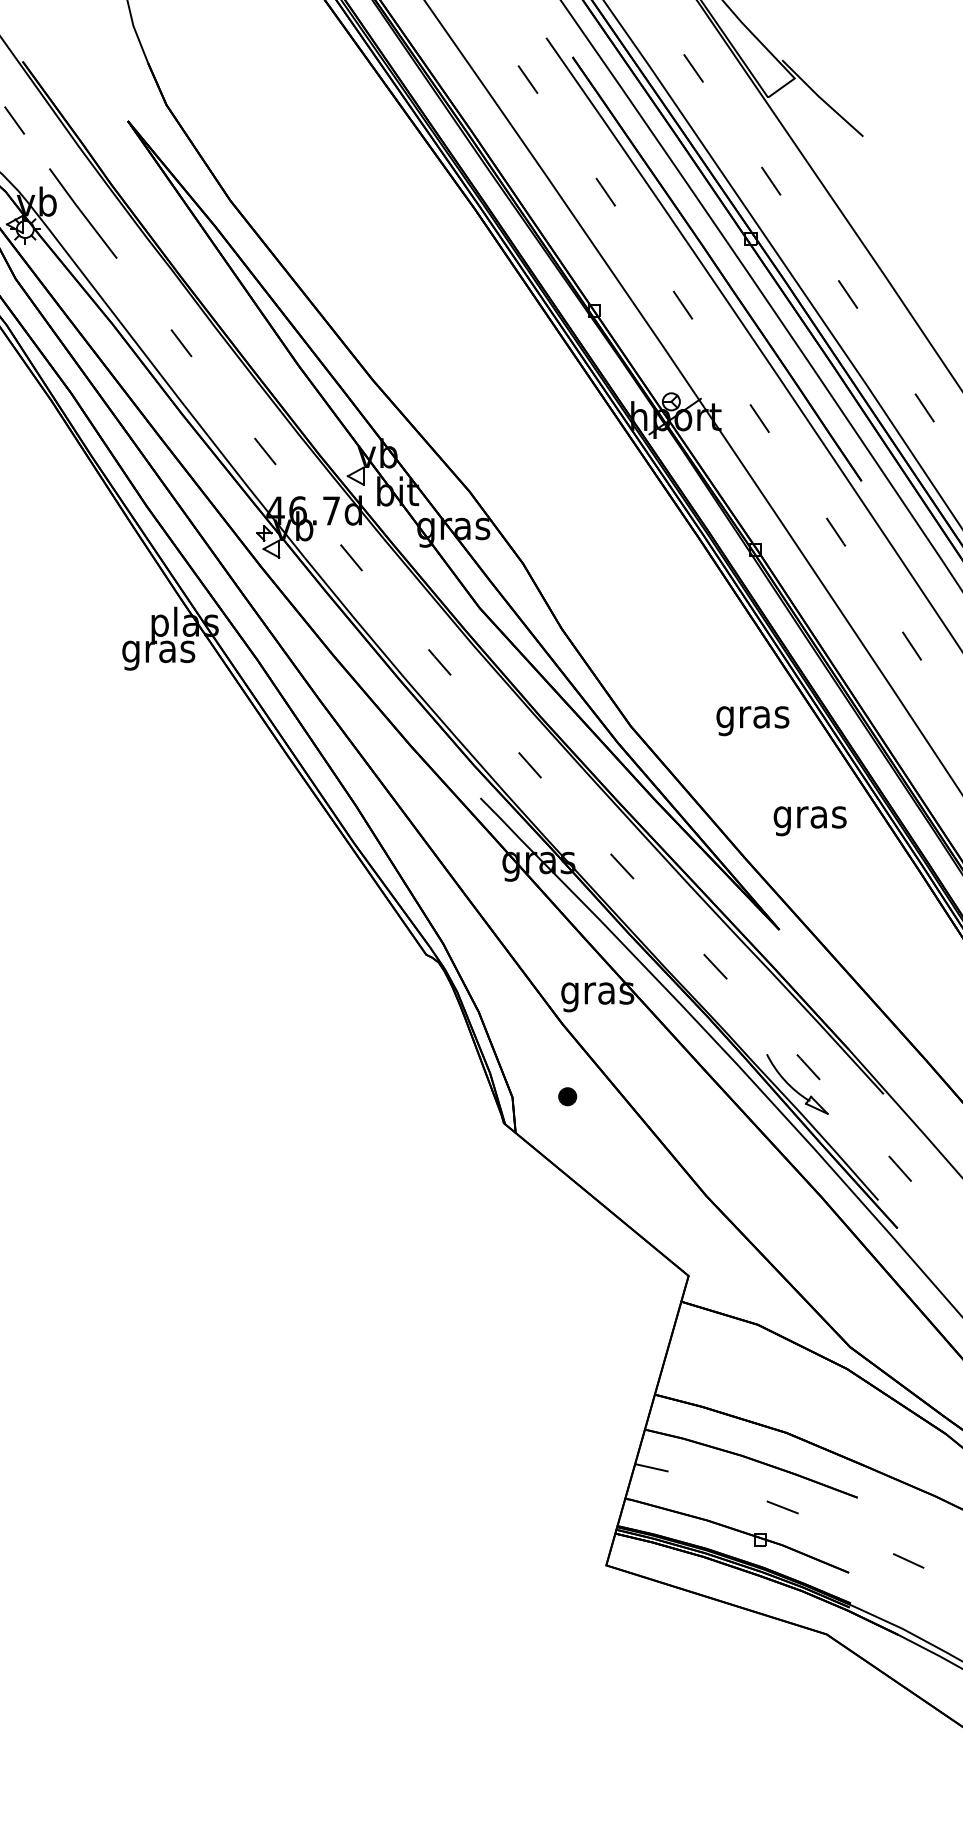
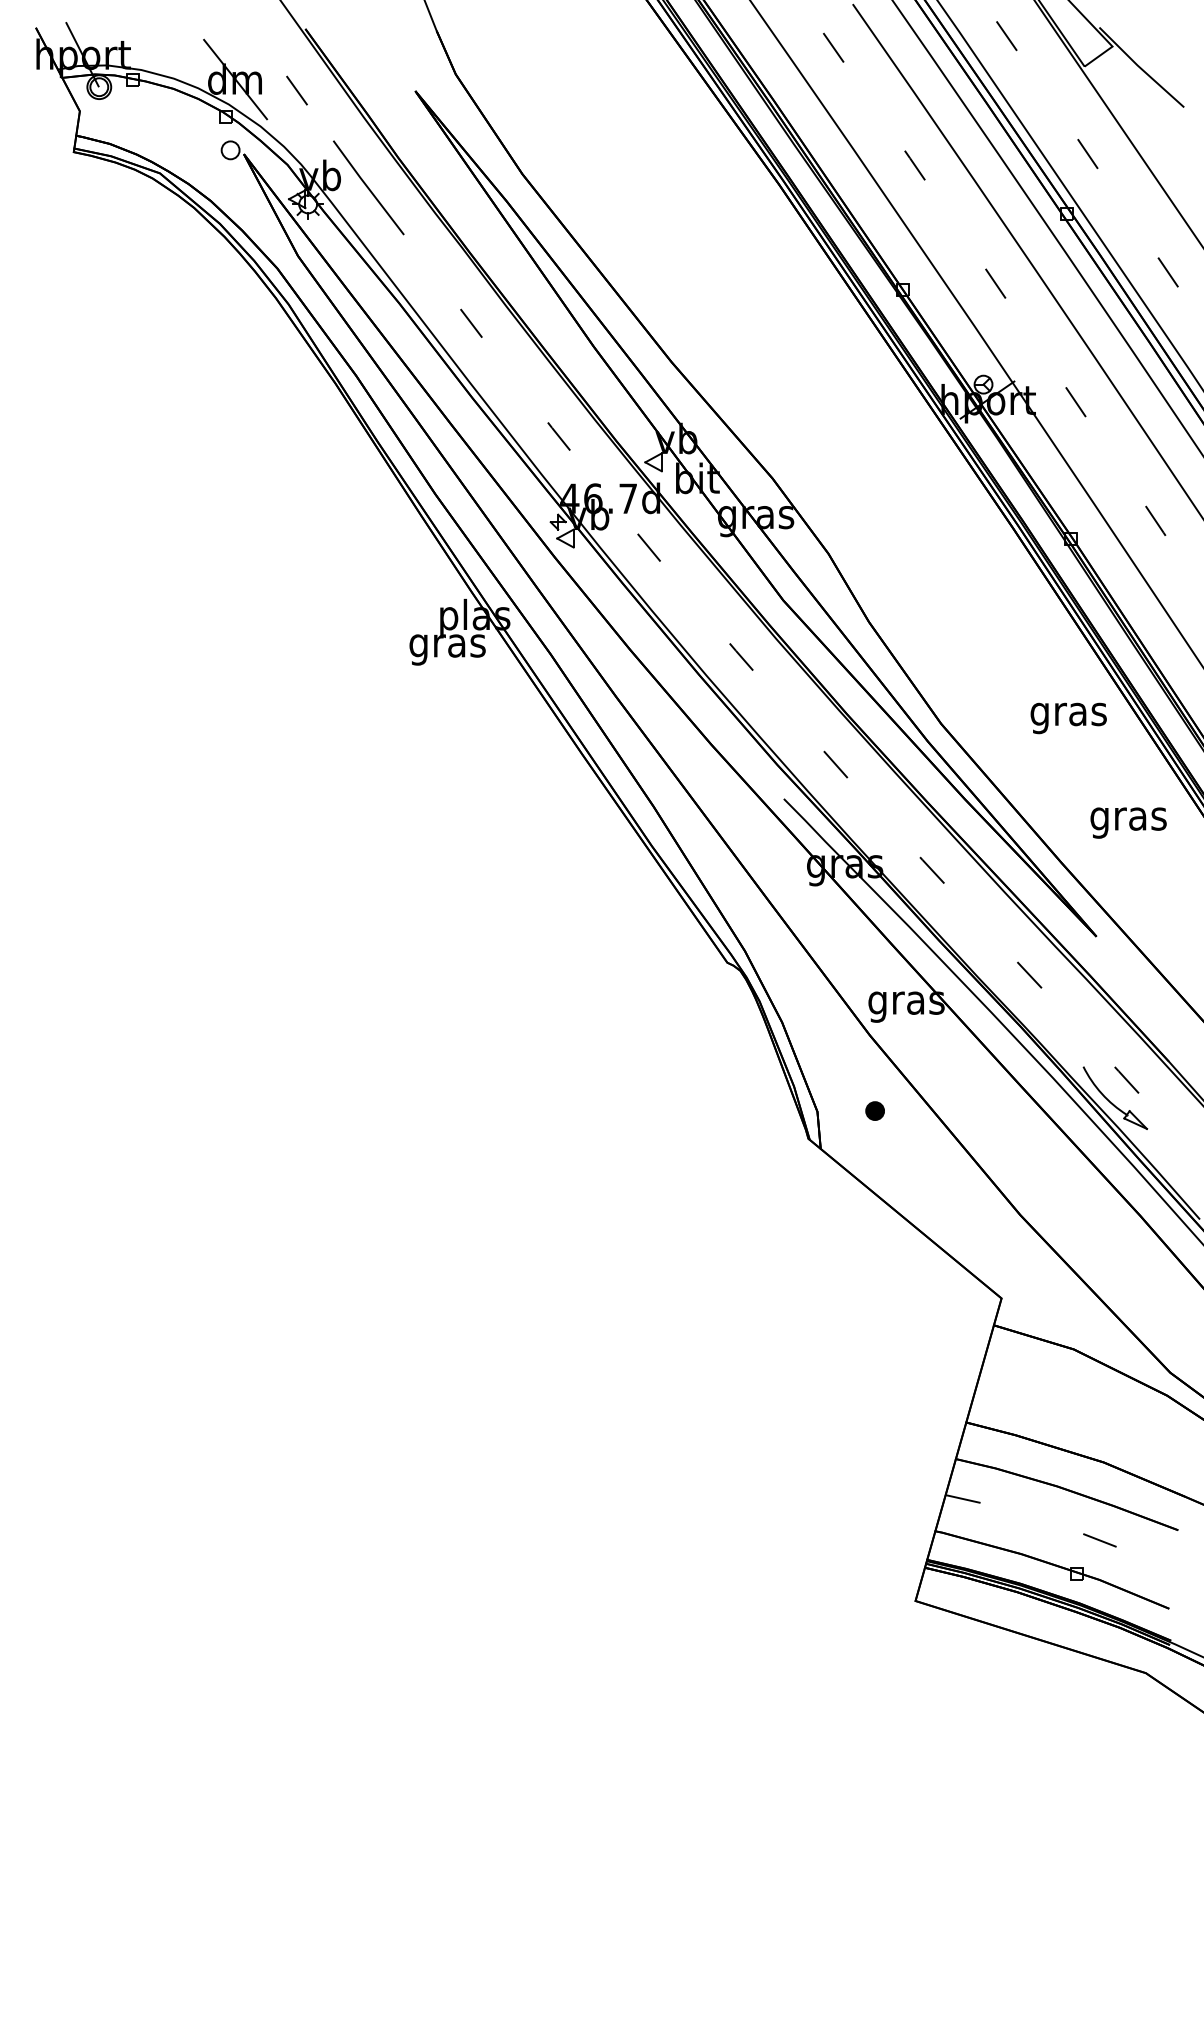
part: (716, 268) -> (1030, 245), removed

